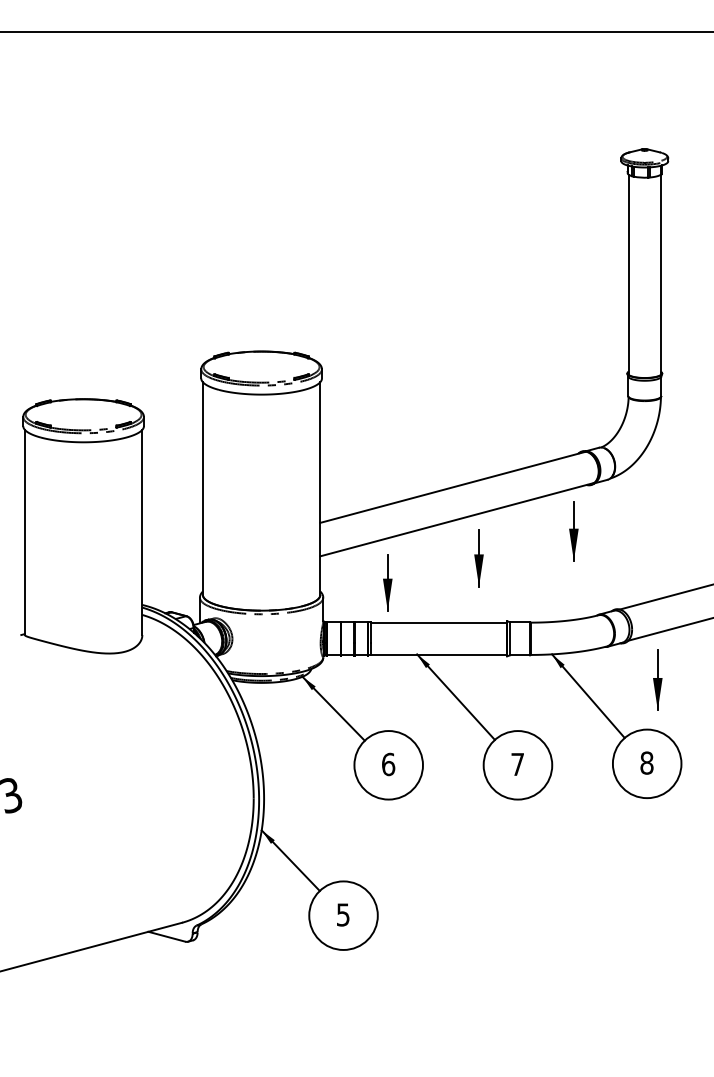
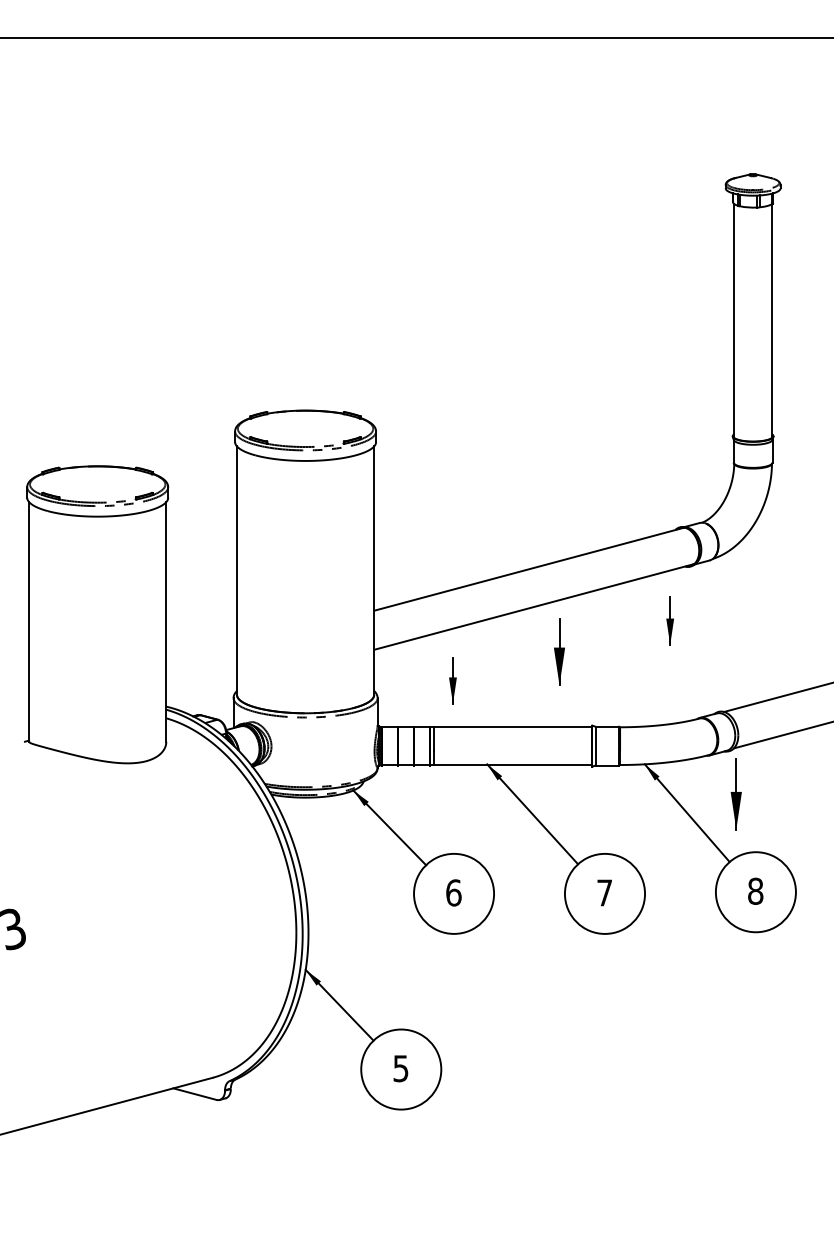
part: (573, 531) -> (669, 620), size x0.7
part: (387, 582) -> (452, 680), size x0.7
part: (657, 680) -> (735, 794), moved

